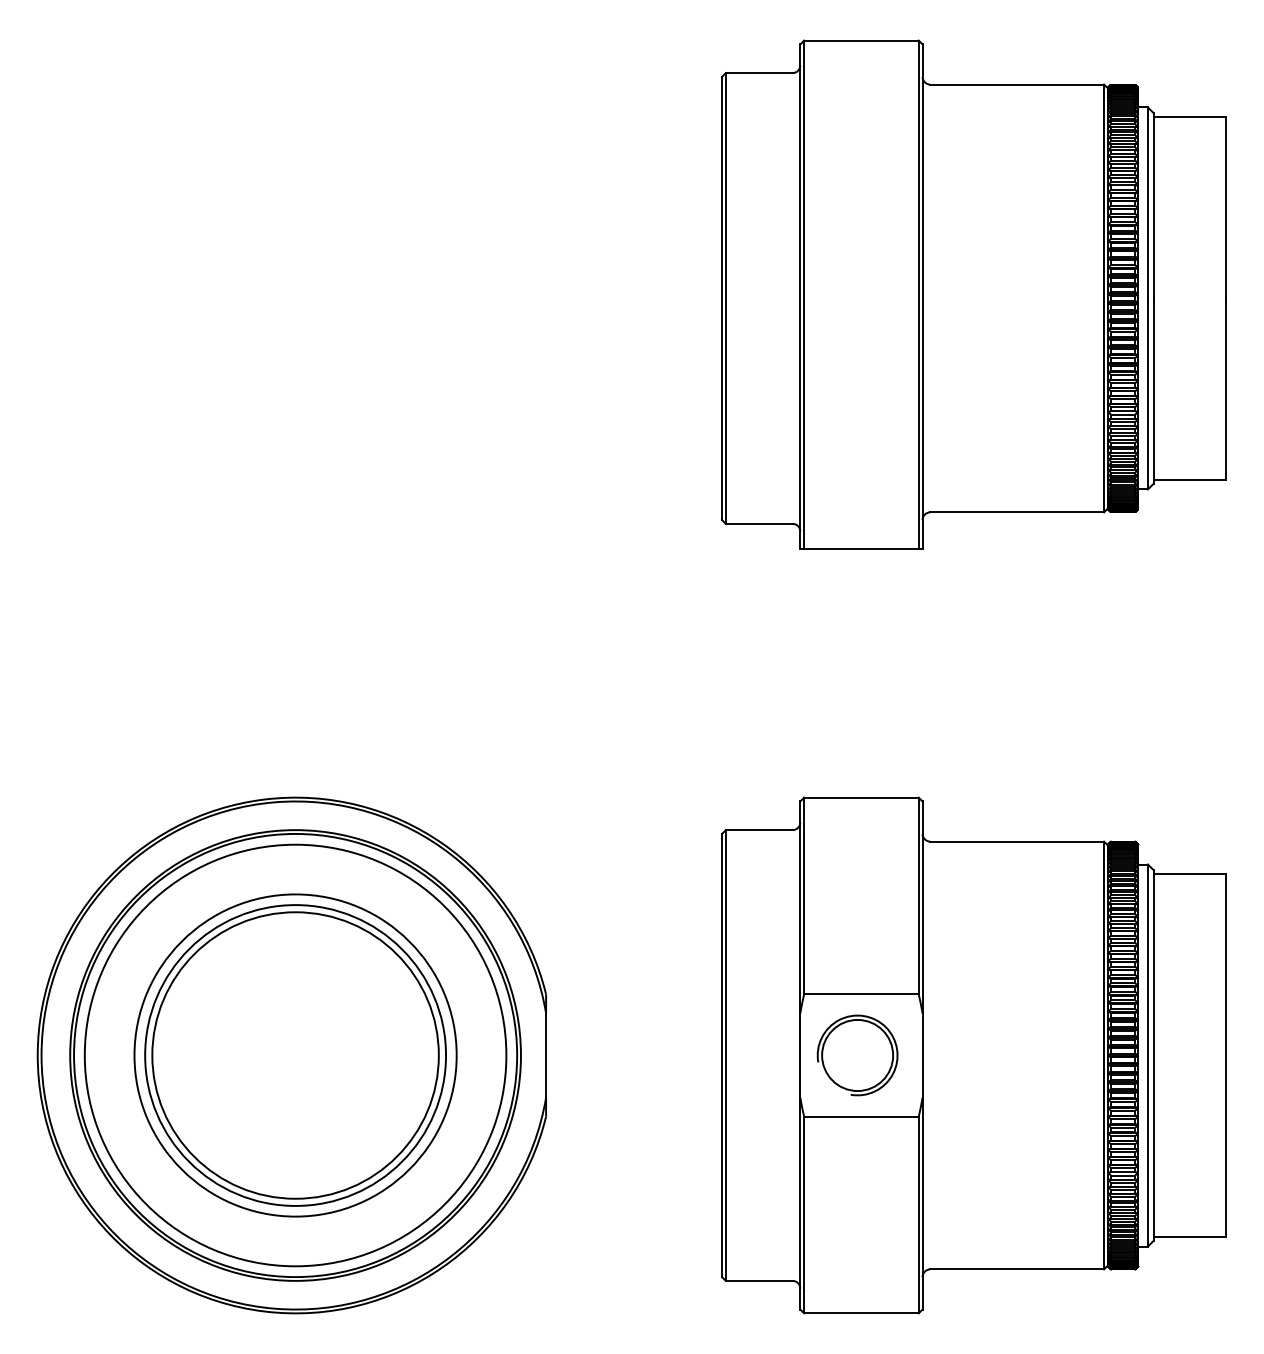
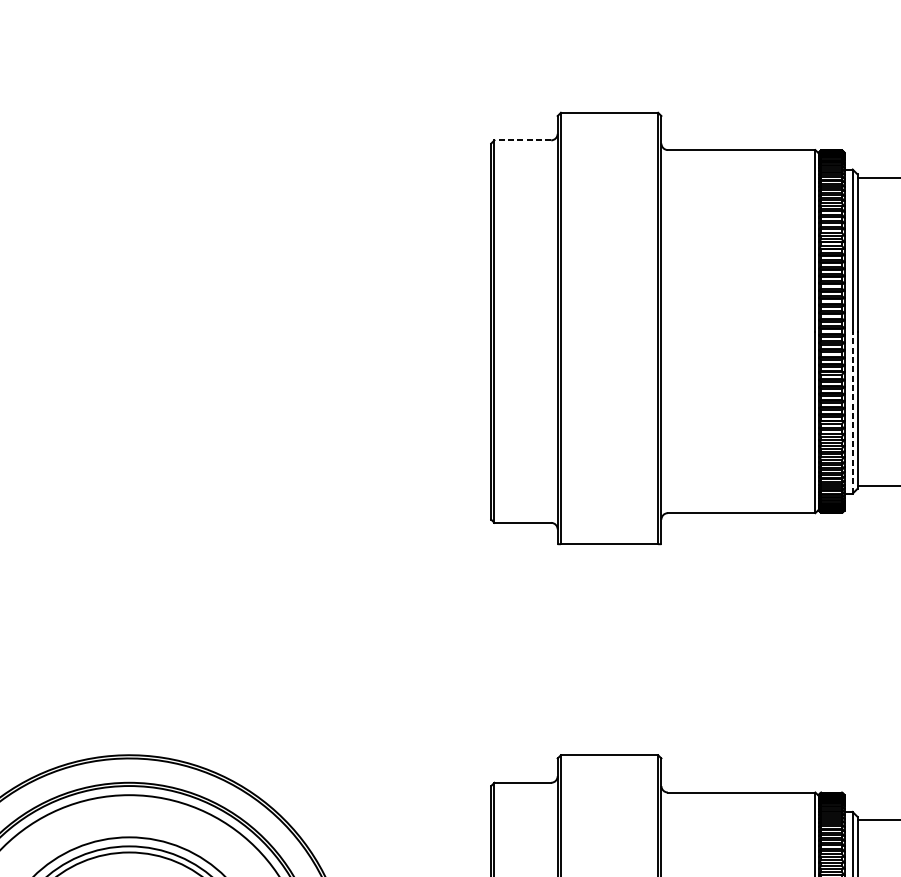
line: (758, 73) -> (522, 140), solid -> dashed
line: (1147, 393) -> (852, 412), solid -> dashed

